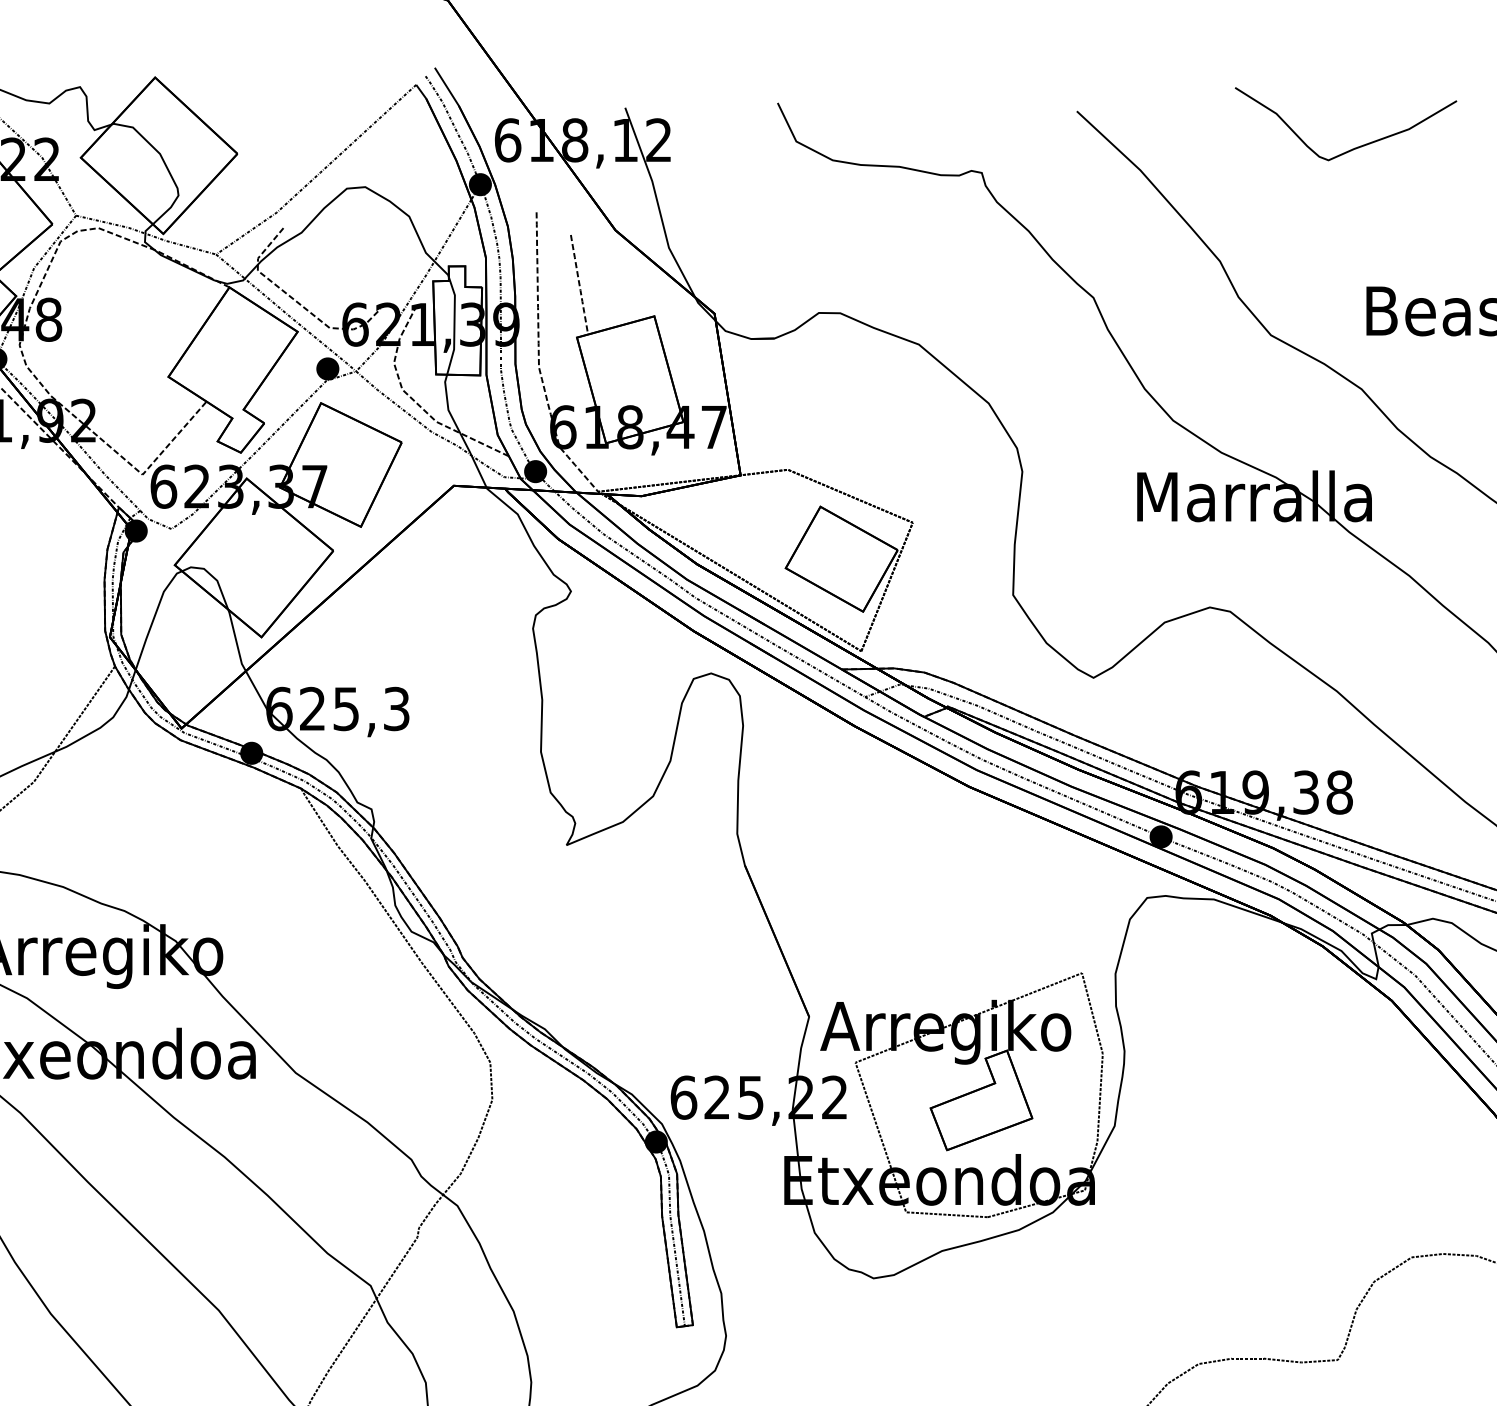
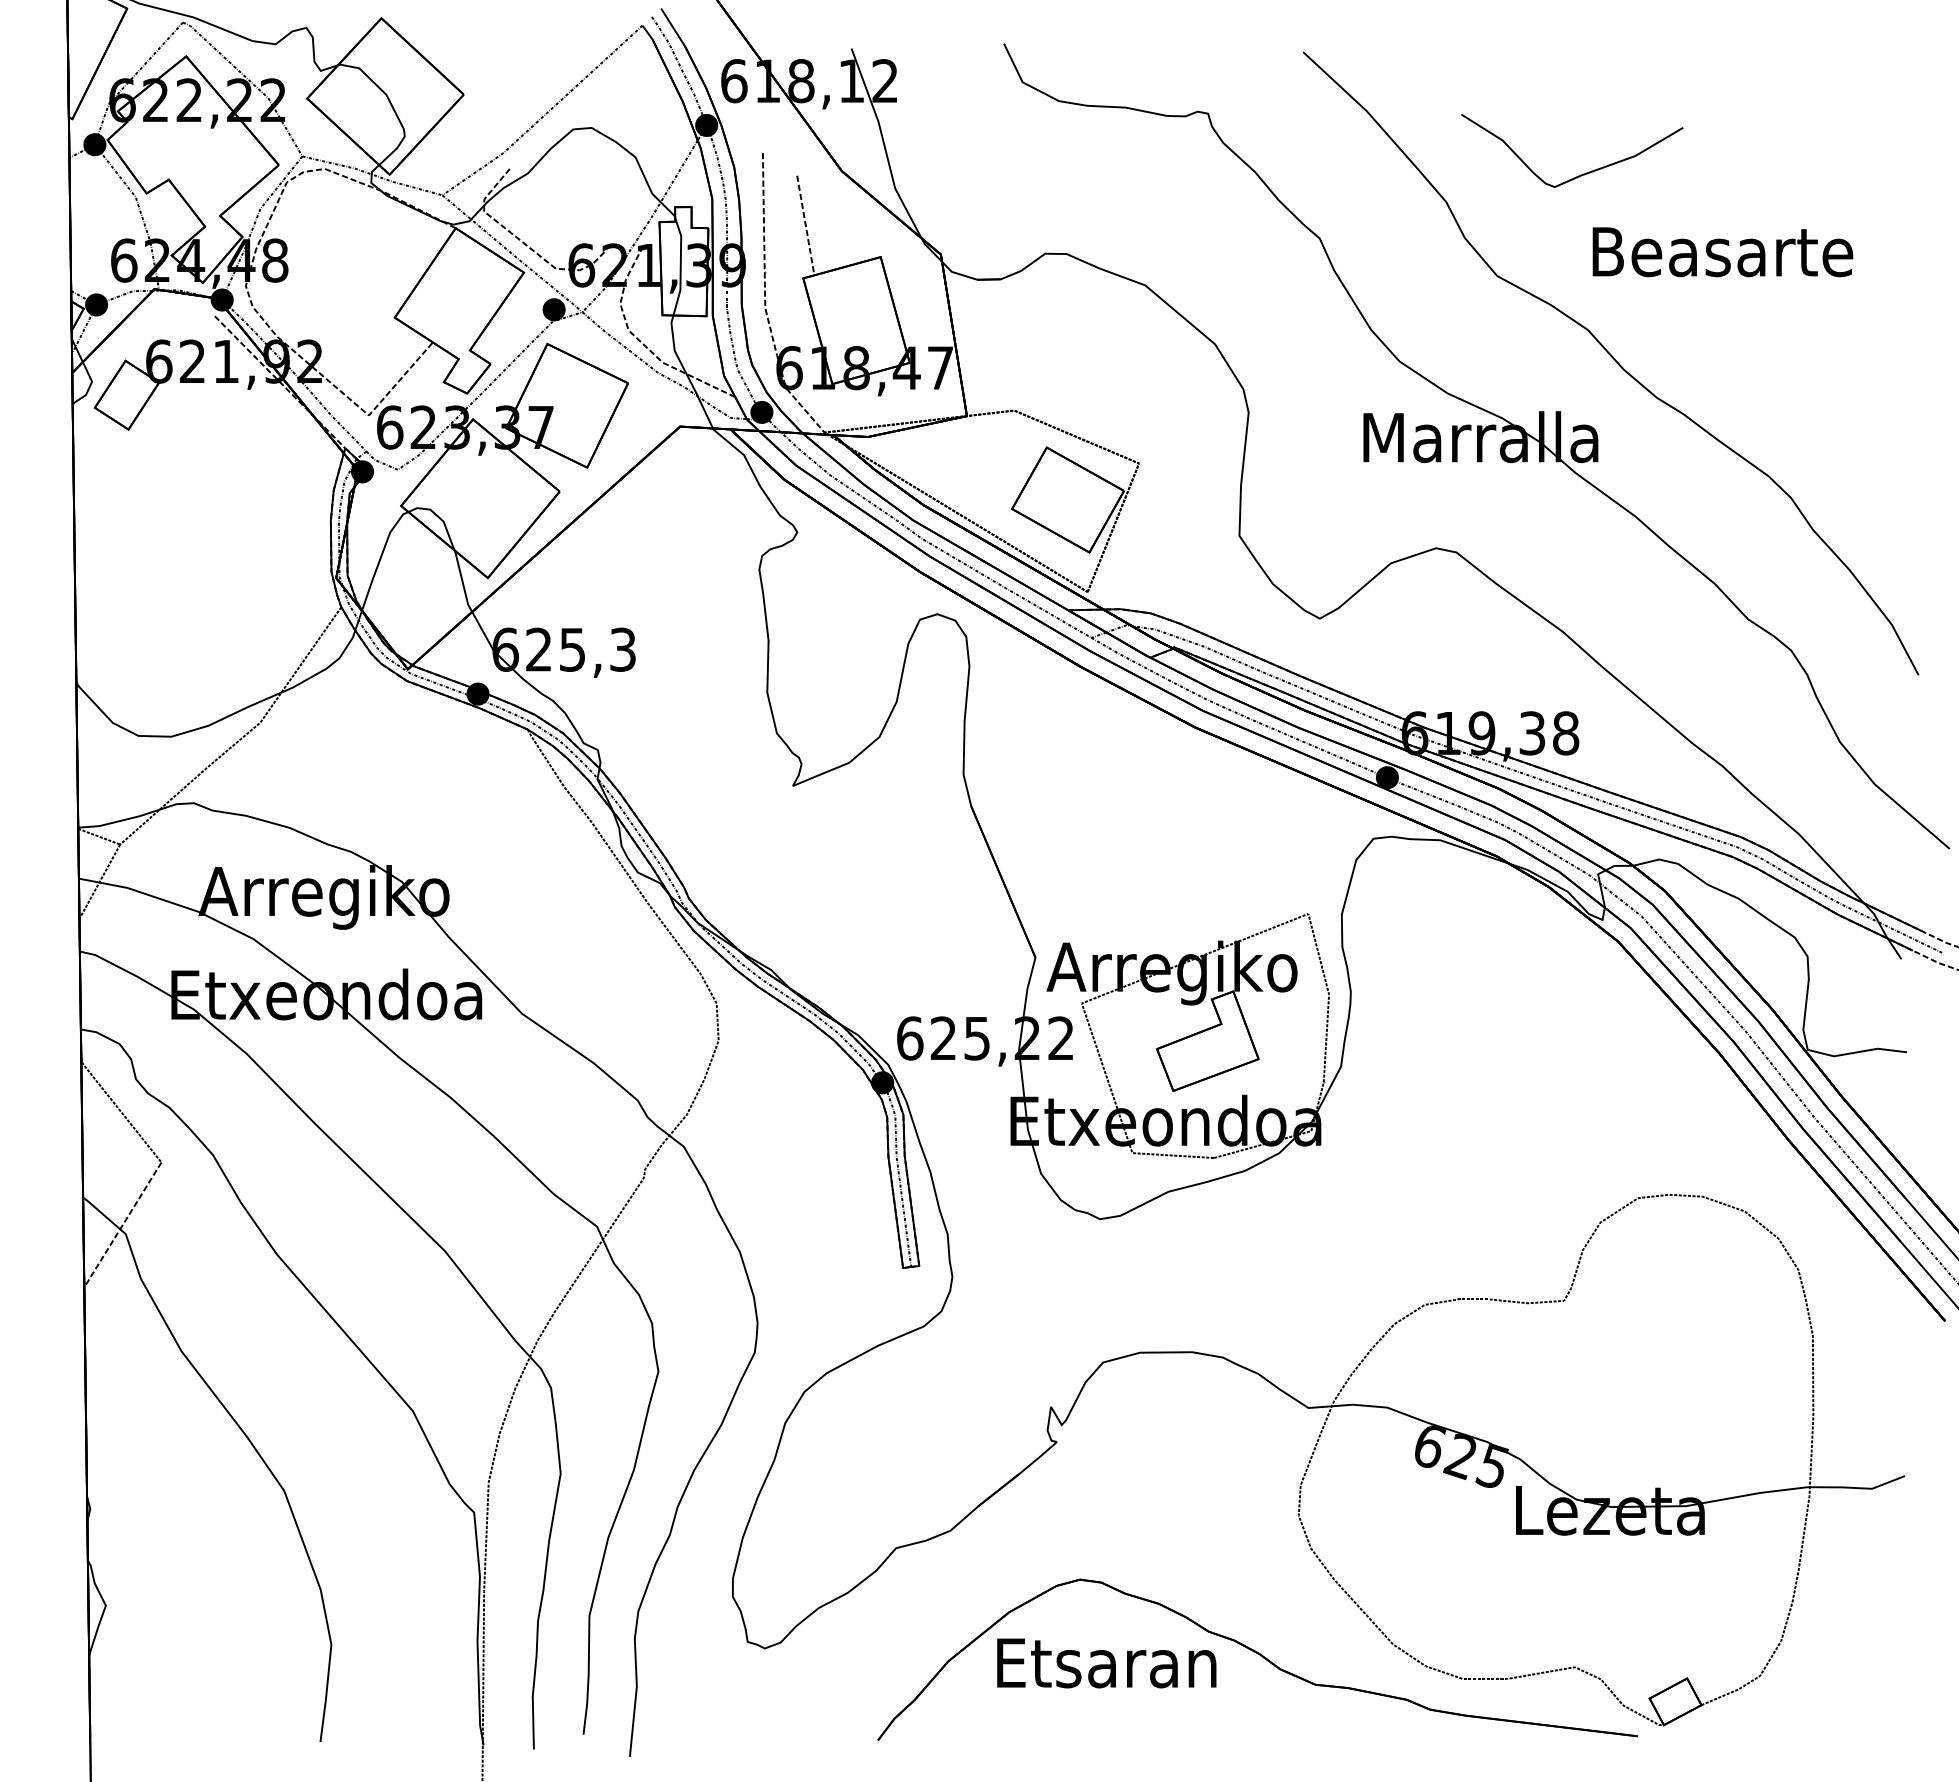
curve: (1354, 147) -> (1580, 174), moved

